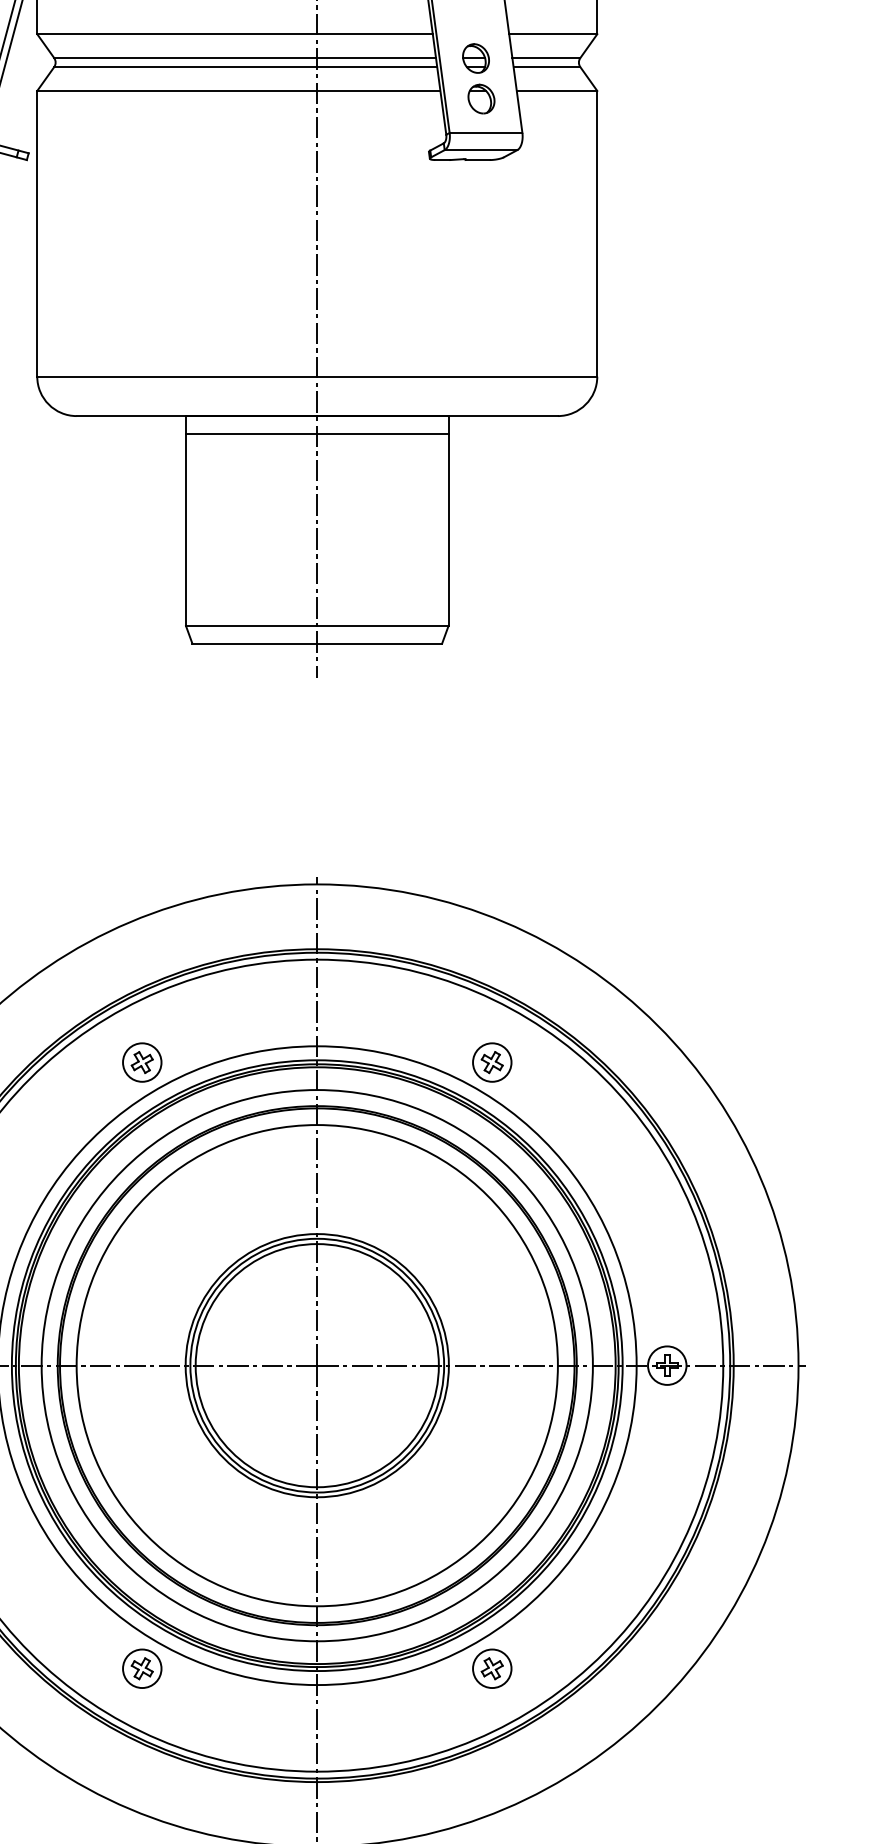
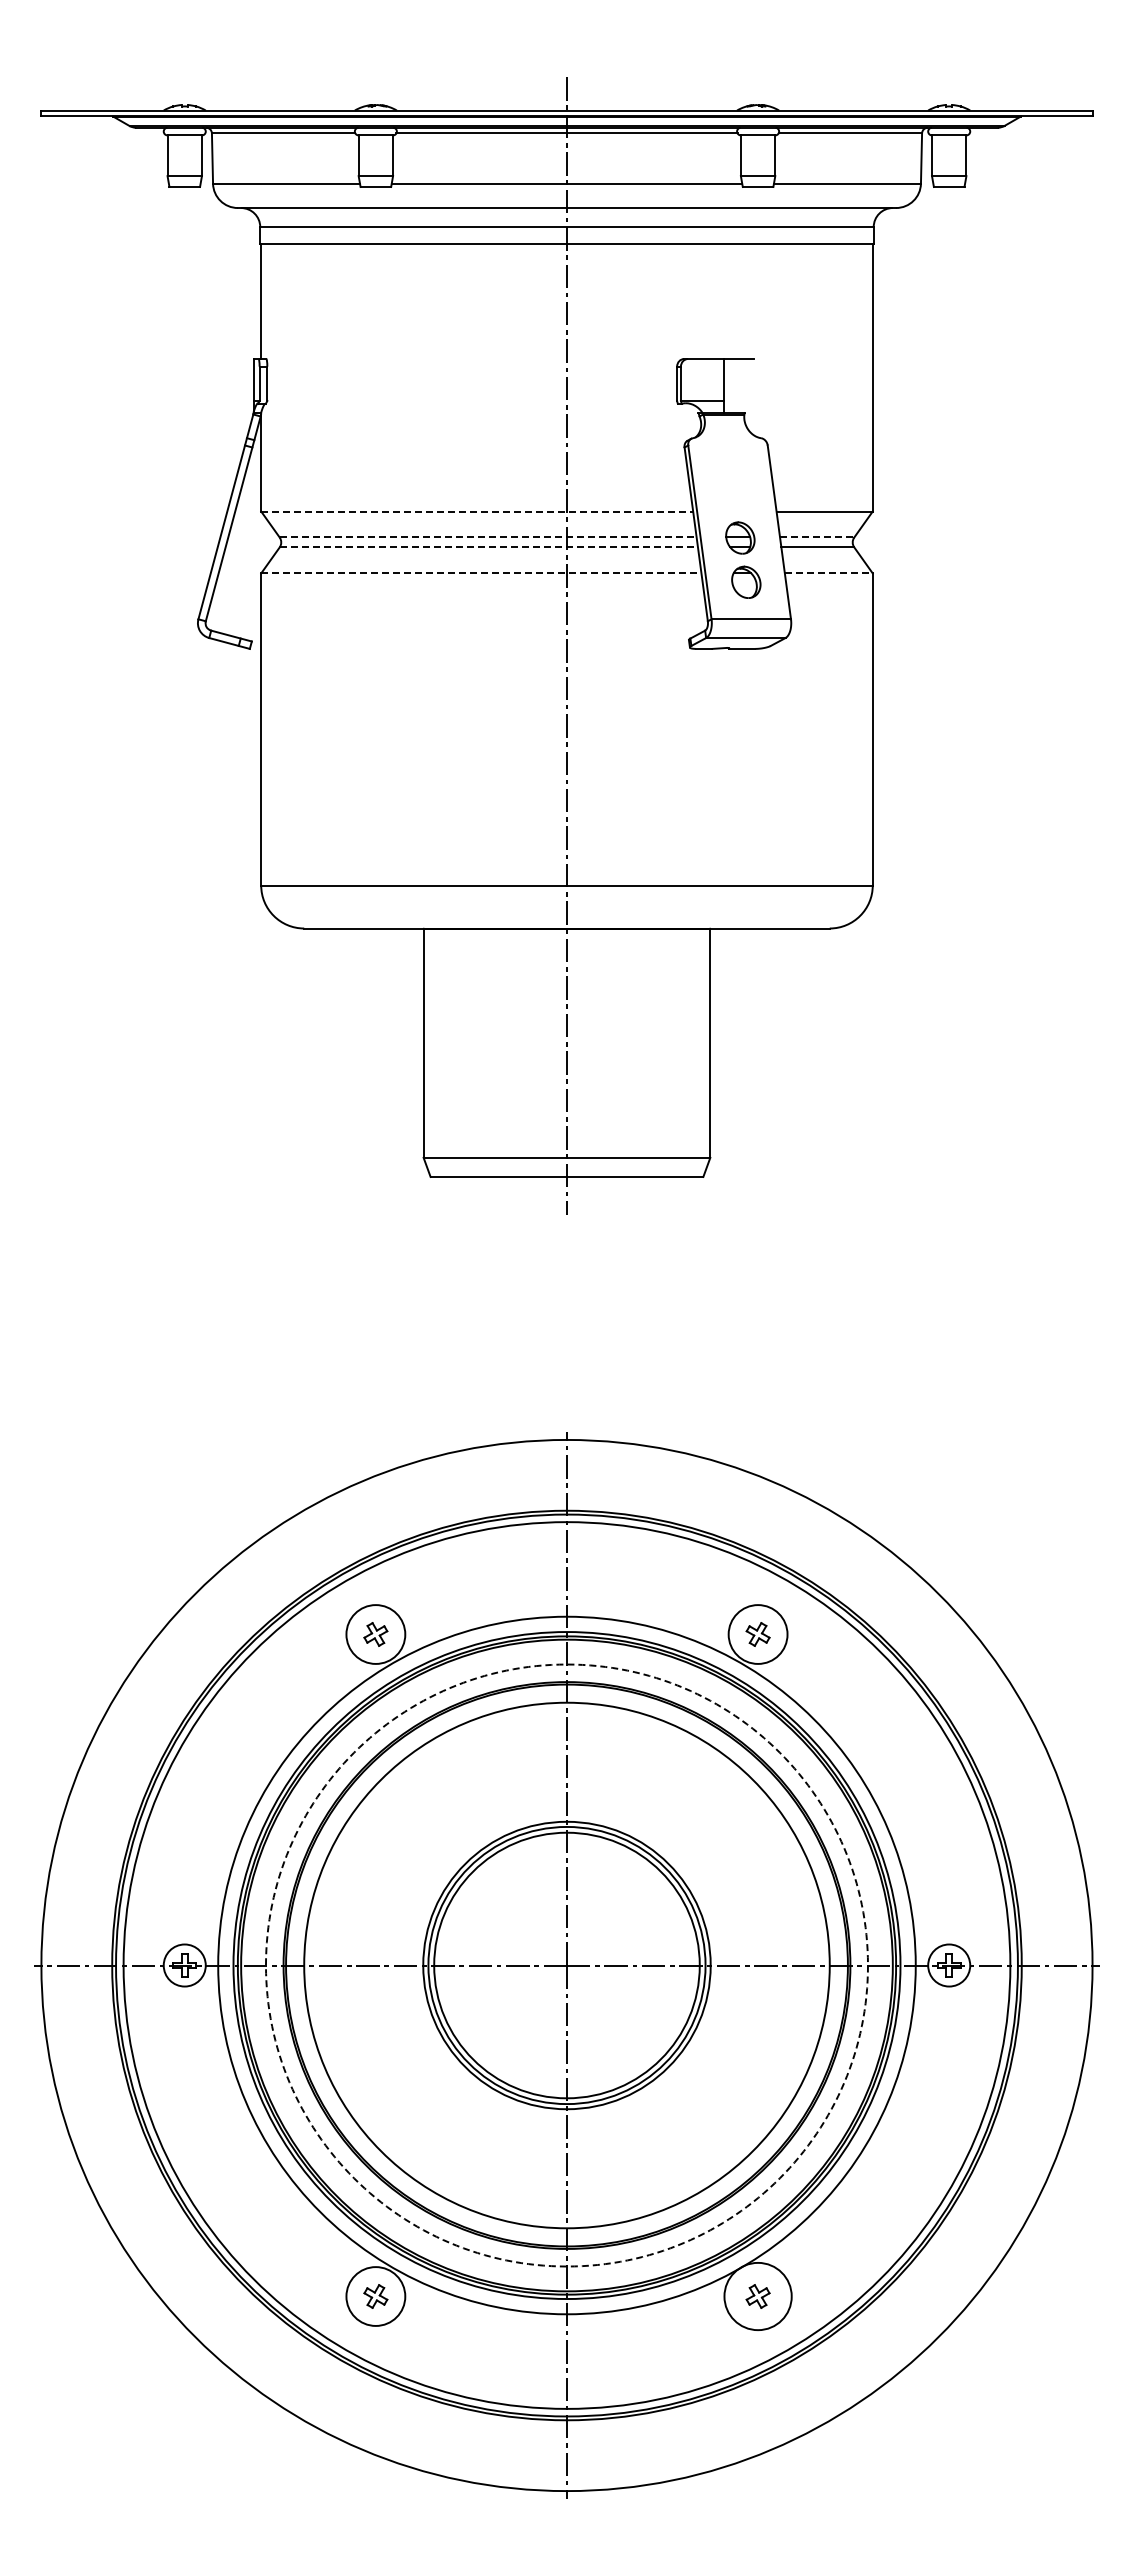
line: (235, 34) -> (477, 511), solid -> dashed
line: (245, 58) -> (488, 537), solid -> dashed
line: (546, 58) -> (817, 537), solid -> dashed
line: (246, 67) -> (489, 547), solid -> dashed
line: (238, 91) -> (481, 573), solid -> dashed
line: (556, 91) -> (828, 573), solid -> dashed
line: (316, 433) -> (566, 947), removed
circle: (141, 1062) -> (375, 1634), size x1.4
circle: (492, 1062) -> (758, 1634), size x1.4
circle: (316, 1365) -> (566, 1965), solid -> dashed
circle: (141, 1668) -> (375, 2296), size x1.4
circle: (492, 1668) -> (758, 2296), size x1.6

